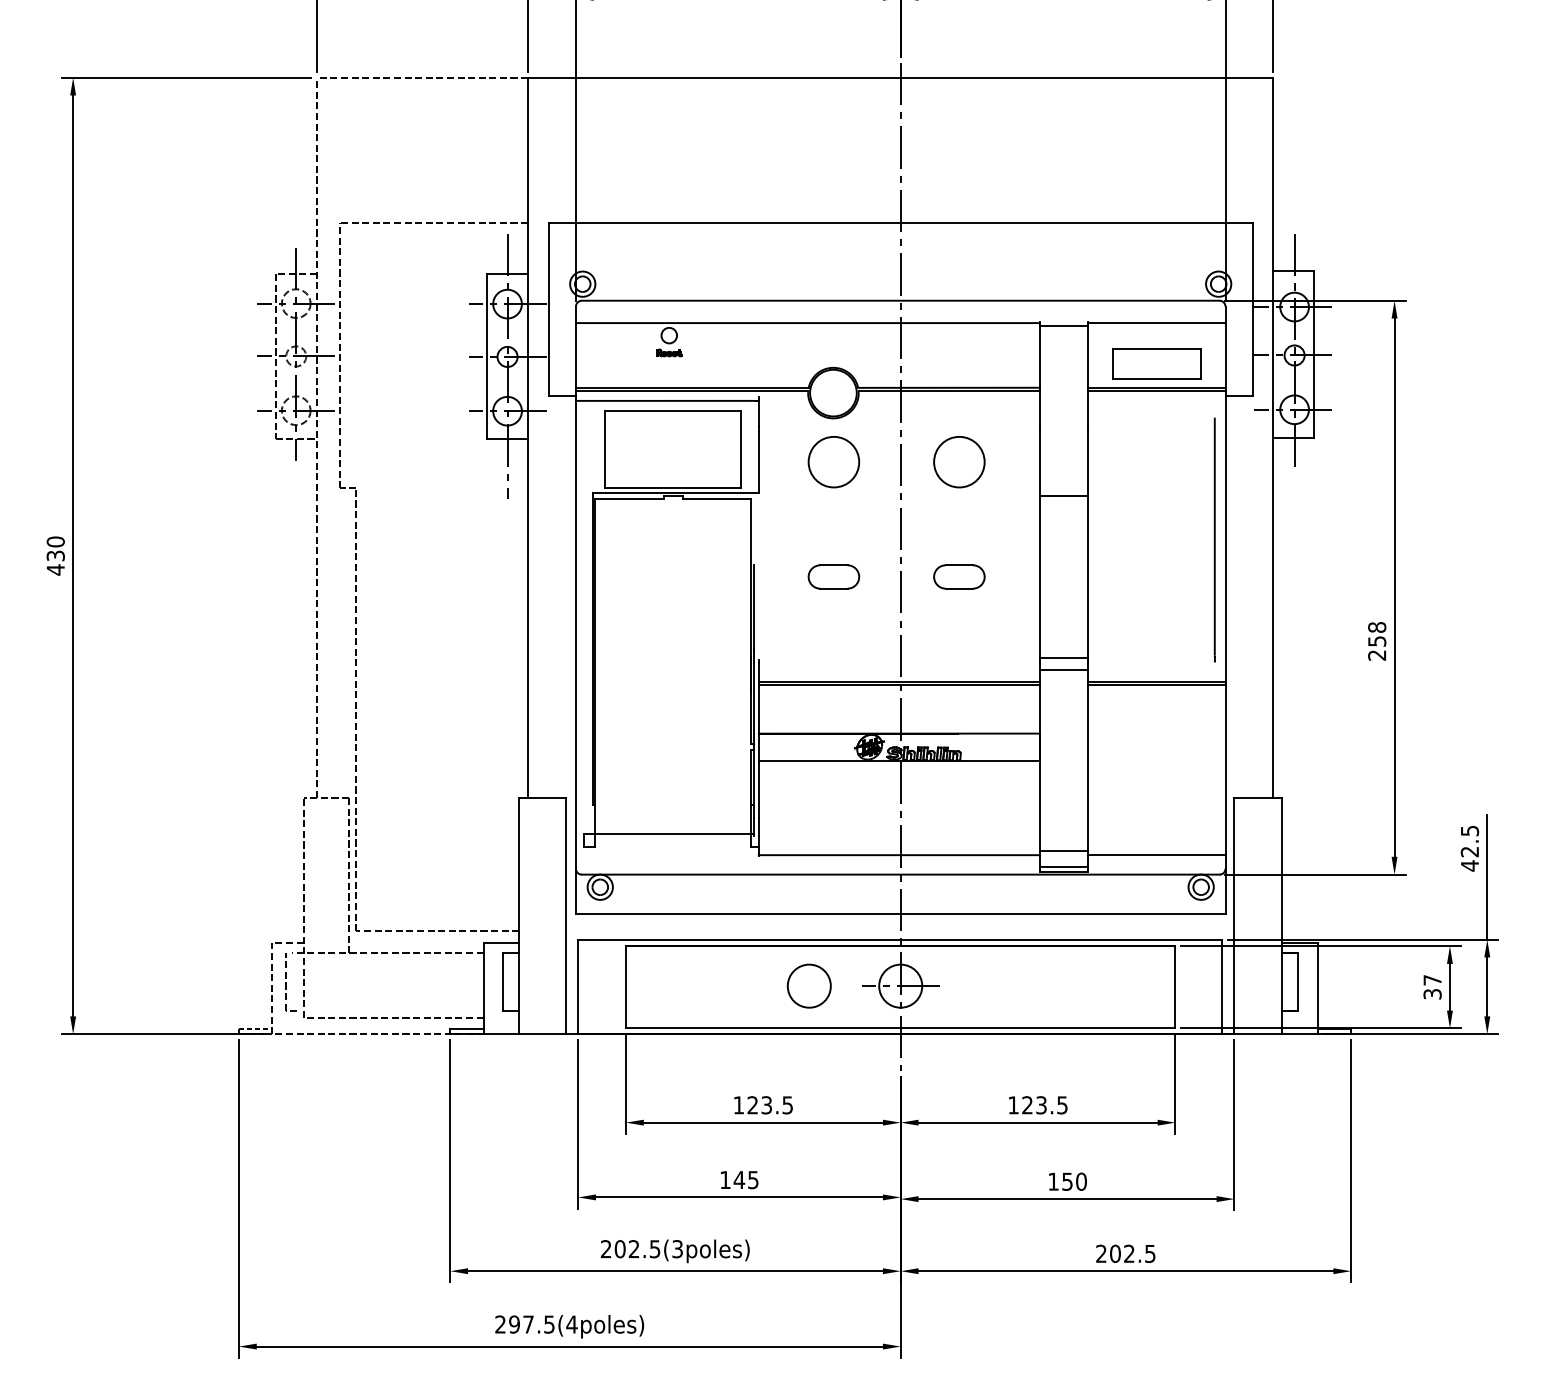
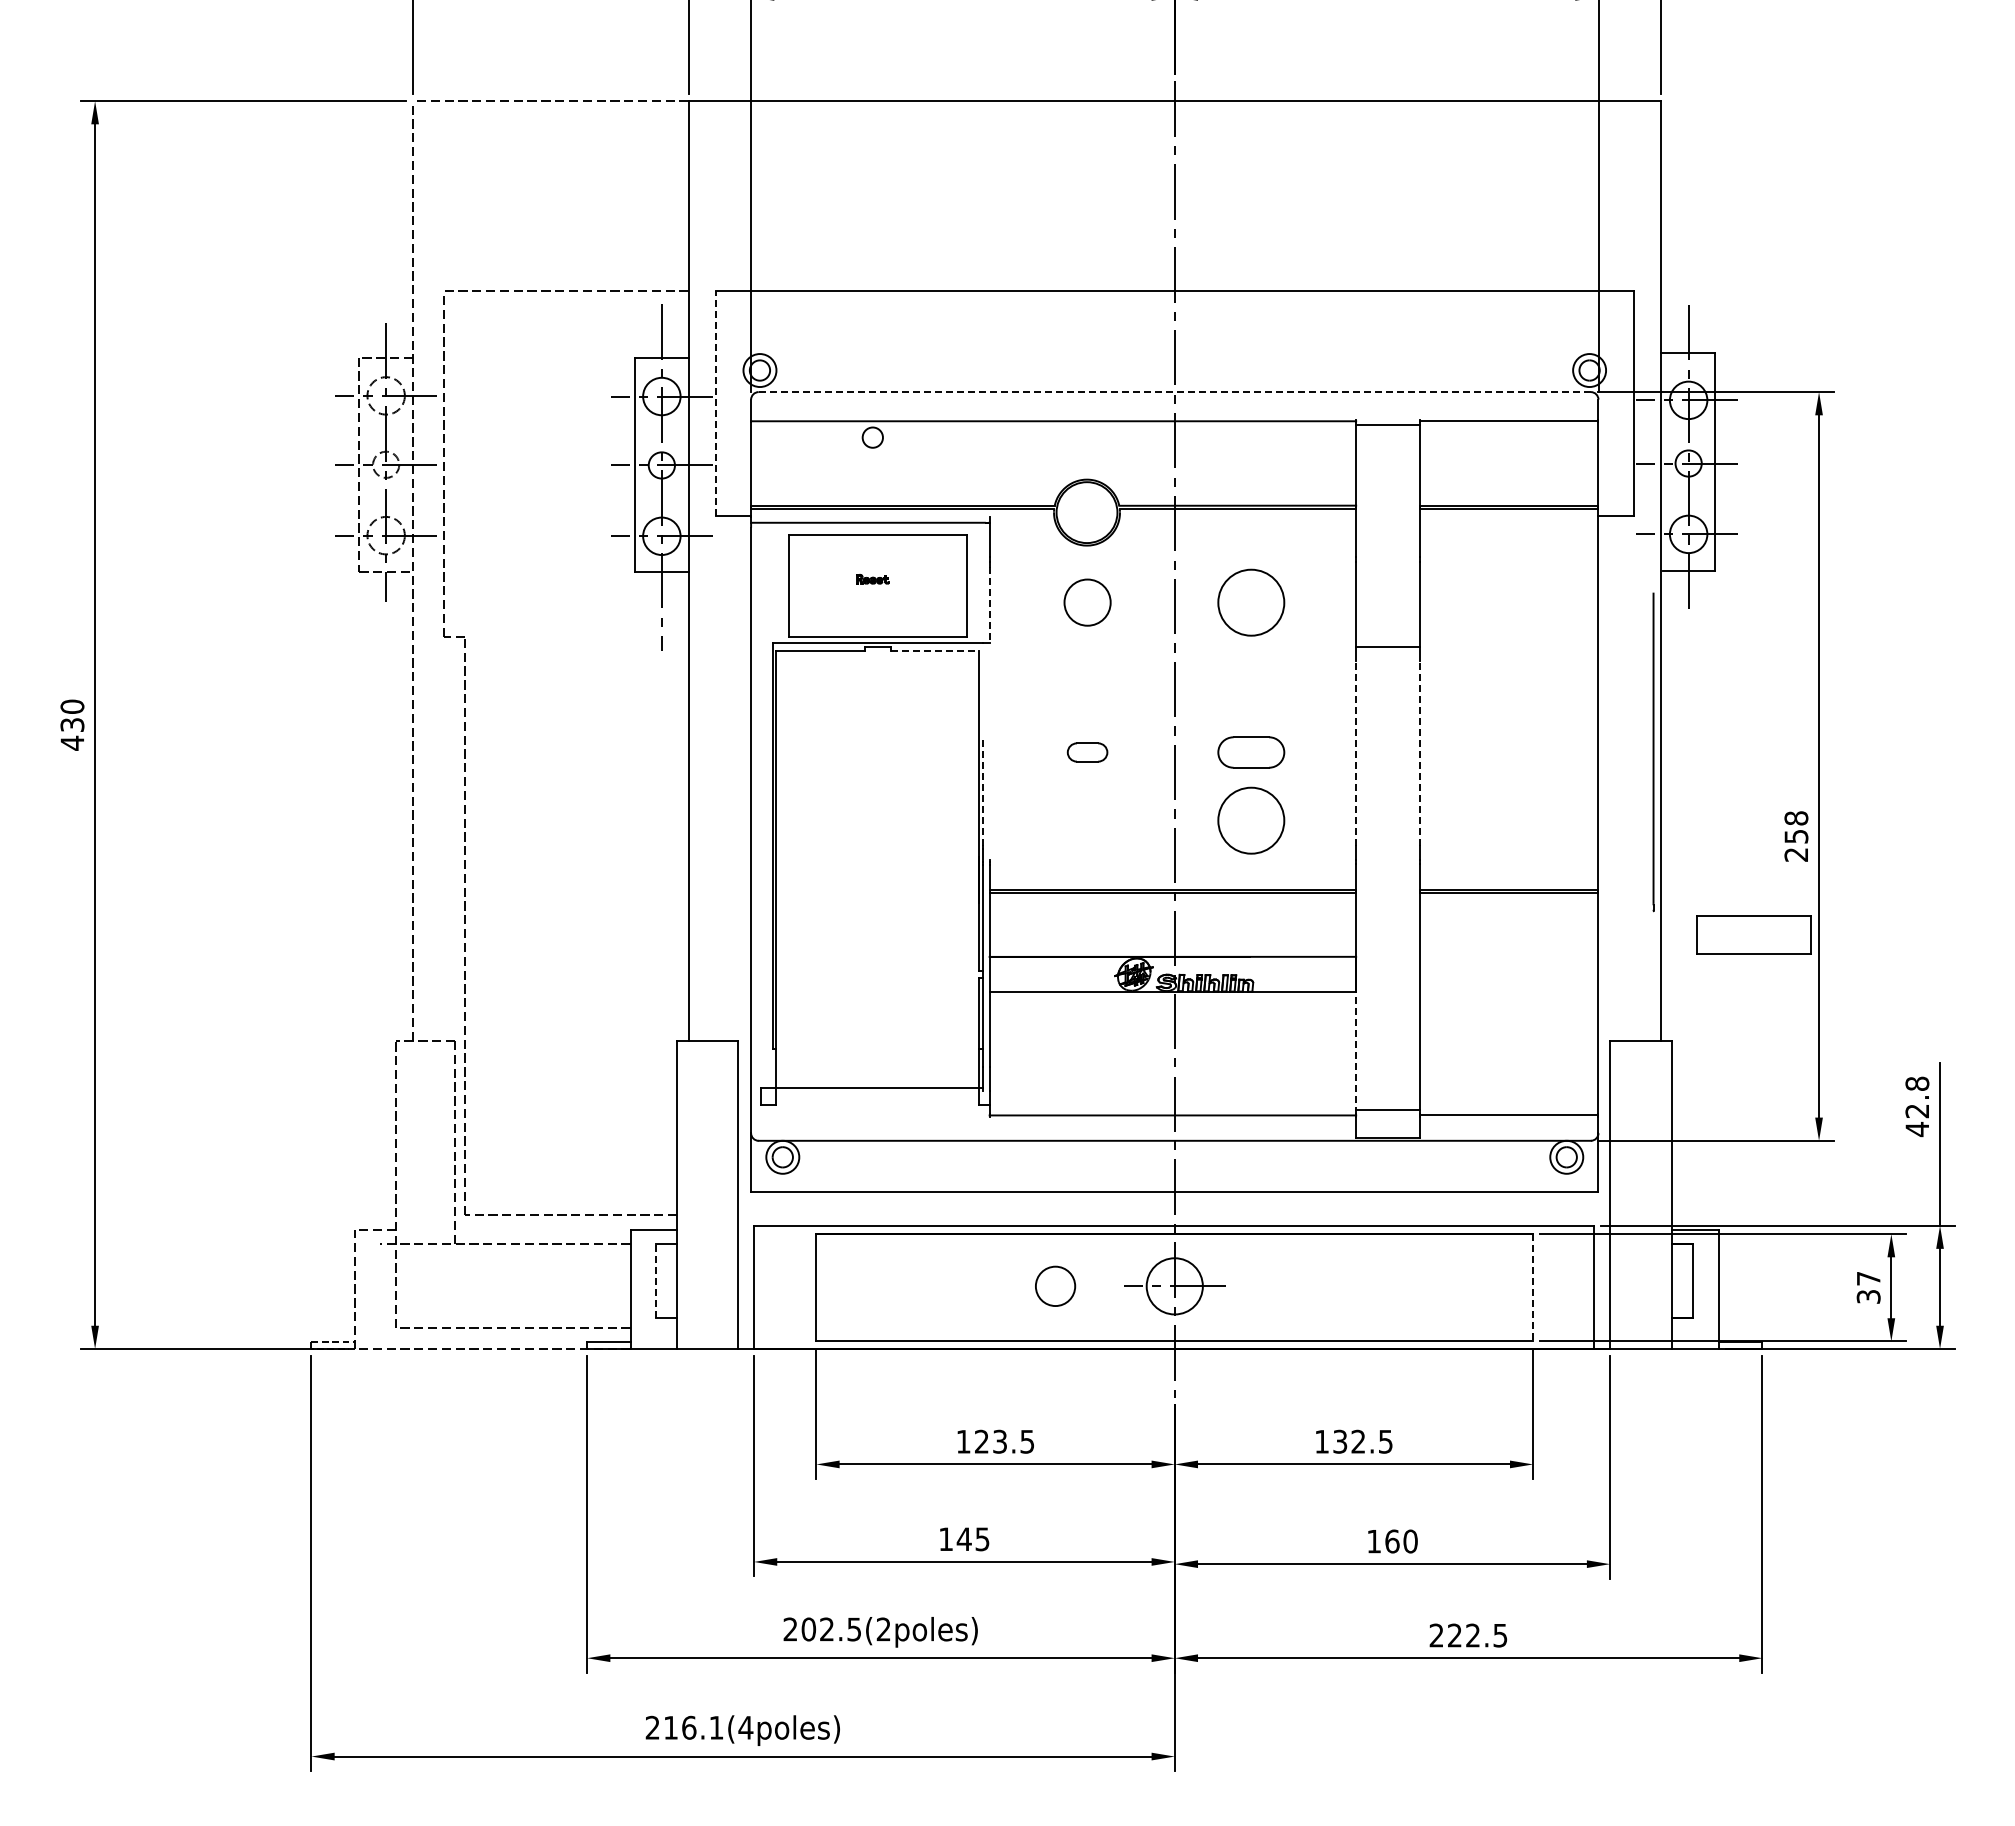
line: (900, 301) -> (1174, 392), solid -> dashed
line: (548, 309) -> (715, 403), solid -> dashed
part: (669, 353) -> (872, 579), moved
part: (1156, 363) -> (1753, 934), moved
circle: (833, 462) -> (1087, 602), size x0.7
line: (758, 464) -> (989, 605), solid -> dashed
line: (717, 498) -> (935, 650), solid -> dashed
line: (1214, 540) -> (1653, 752), moved
part: (833, 576) -> (1087, 752), size x0.6
line: (1040, 577) -> (1356, 753), solid -> dashed
line: (1088, 577) -> (1419, 753), solid -> dashed
line: (754, 606) -> (983, 791), solid -> dashed
circle: (959, 629) -> (1251, 820), added
line: (1063, 657) -> (1387, 857), removed
line: (1063, 670) -> (1387, 874), removed
line: (1040, 807) -> (1356, 1053), solid -> dashed
text: (1470, 830) -> (1917, 1083), 42.5 -> 42.8
line: (1063, 866) -> (1387, 1130), removed
line: (503, 981) -> (656, 1280), solid -> dashed
part: (285, 983) -> (372, 1282), removed
circle: (809, 986) -> (1055, 1286), size x0.7
line: (1175, 987) -> (1533, 1287), solid -> dashed
text: (1034, 1105) -> (1349, 1441), 123.5 -> 132.5
text: (1067, 1181) -> (1392, 1541), 150 -> 160
text: (677, 1249) -> (883, 1629), 202.5(3poles) -> 202.5(2poles)
text: (1115, 1253) -> (1454, 1635), 202.5 -> 222.5
text: (531, 1324) -> (693, 1727), 297.5(4poles) -> 216.1(4poles)

